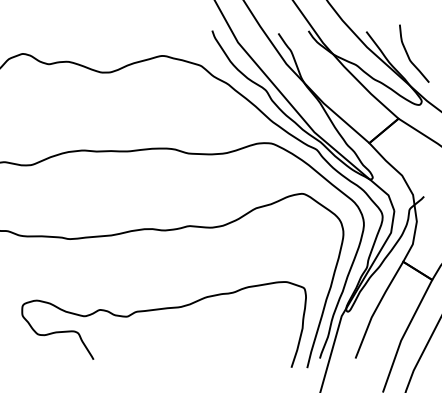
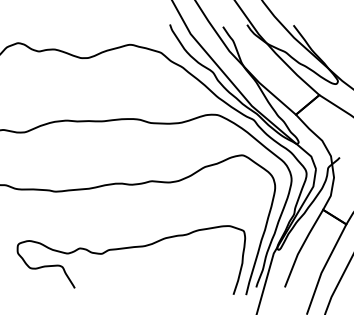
curve: (408, 54) -> (327, 43), removed

